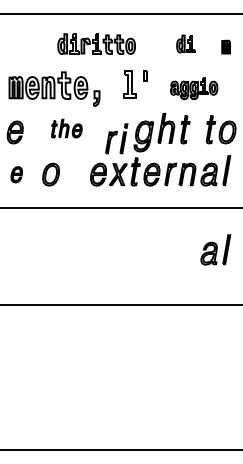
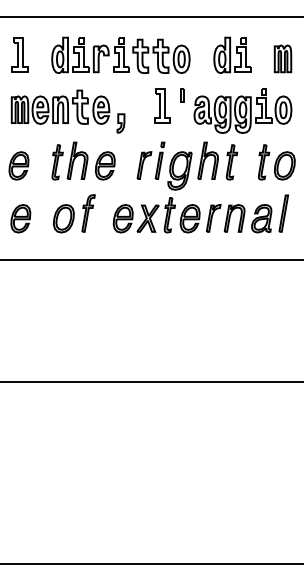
part: (15, 43) -> (19, 54), added
part: (96, 43) -> (120, 54), size x1.43
part: (185, 43) -> (232, 54), size x1.67
part: (225, 46) -> (282, 58), size x1.67
part: (193, 88) -> (242, 110), size x1.67
part: (66, 128) -> (83, 160), size x1.67
part: (116, 138) -> (150, 160), moved
part: (70, 170) -> (88, 213), added
part: (16, 174) -> (20, 218), size x1.43
part: (216, 249) -> (270, 312), removed

